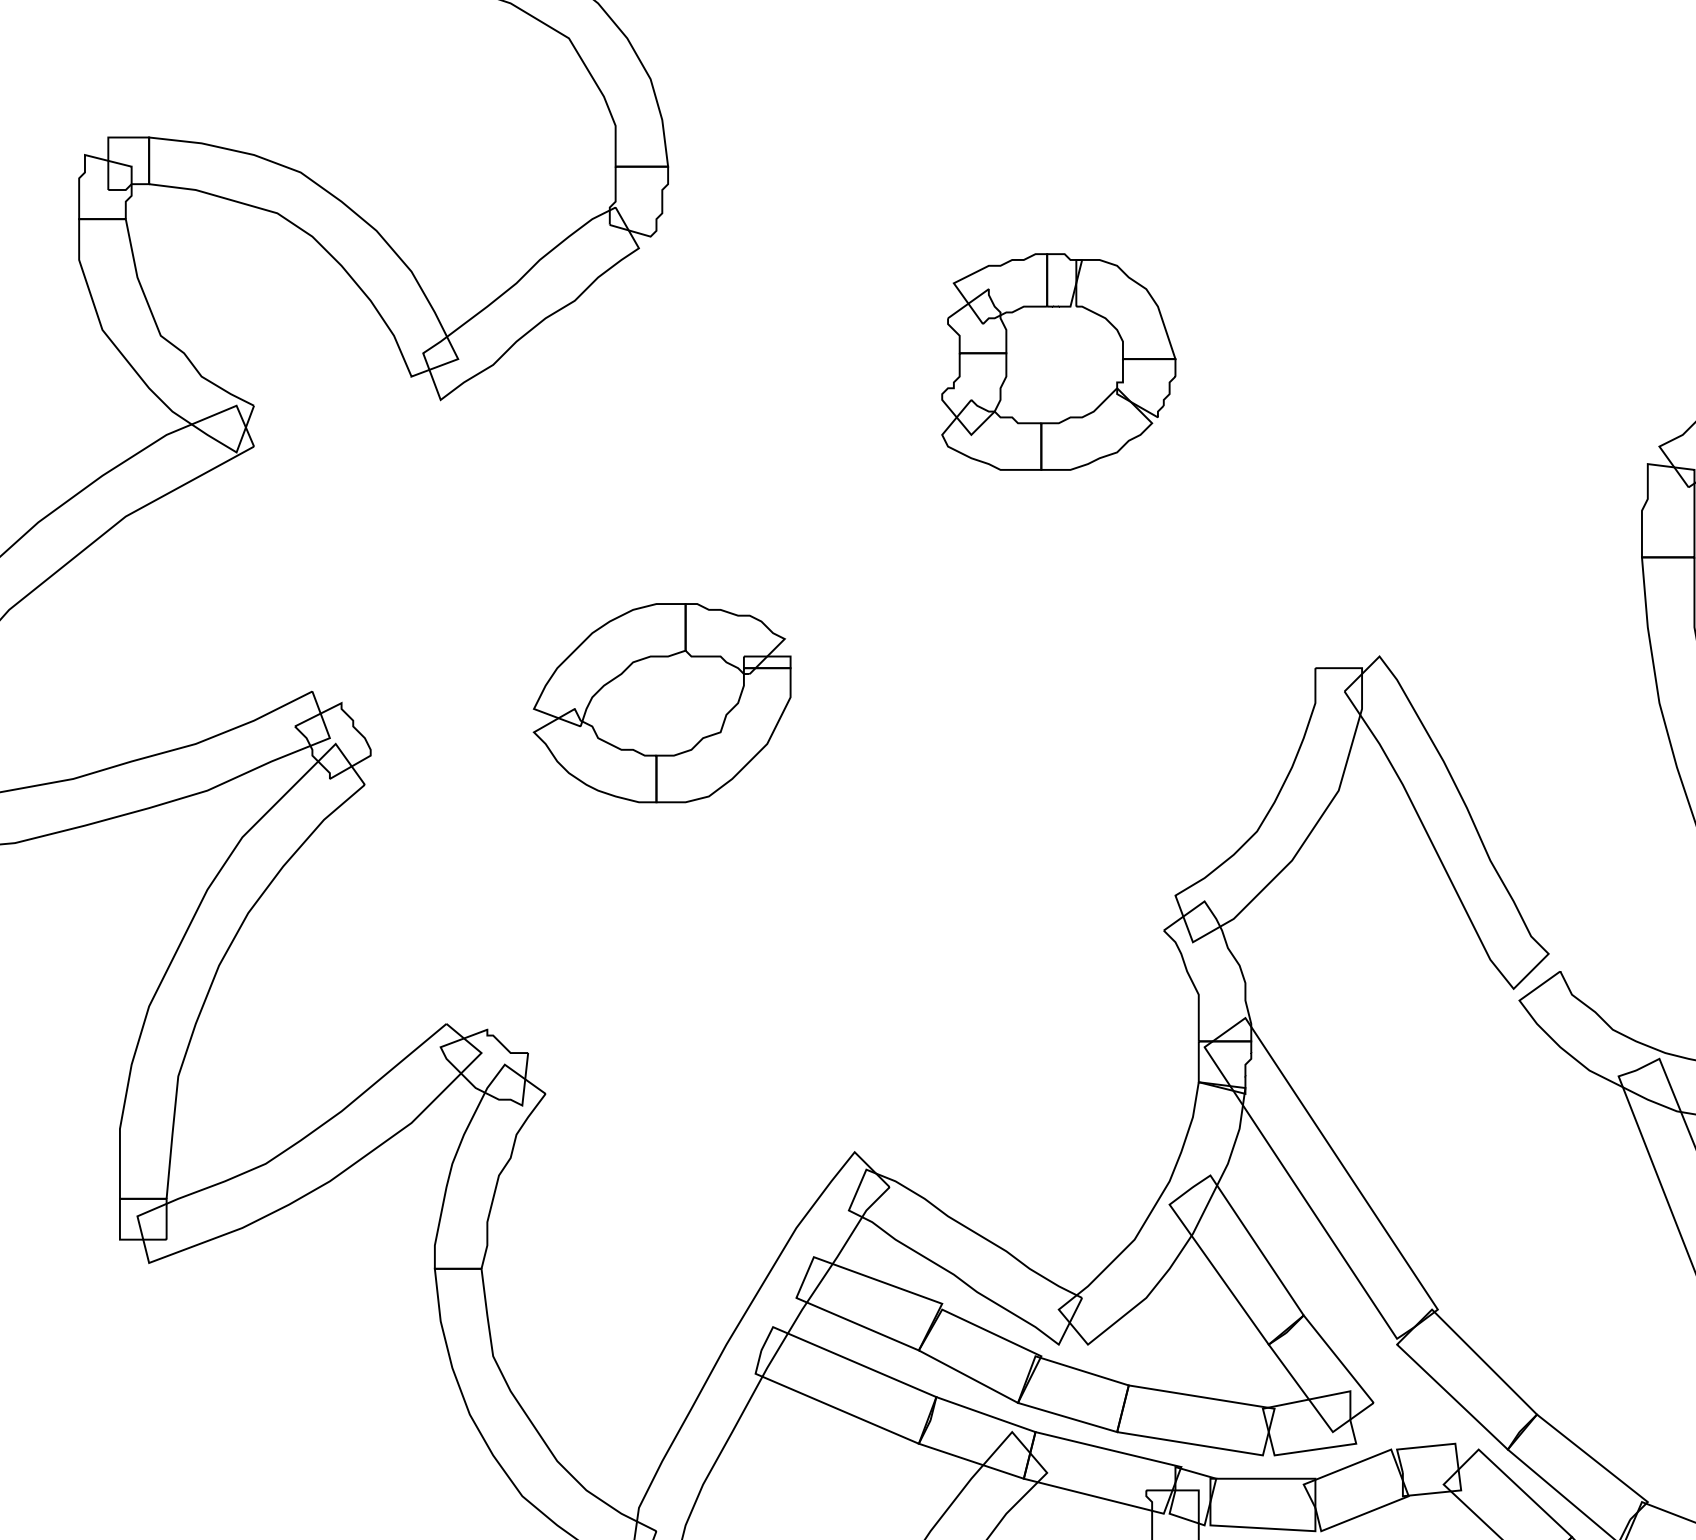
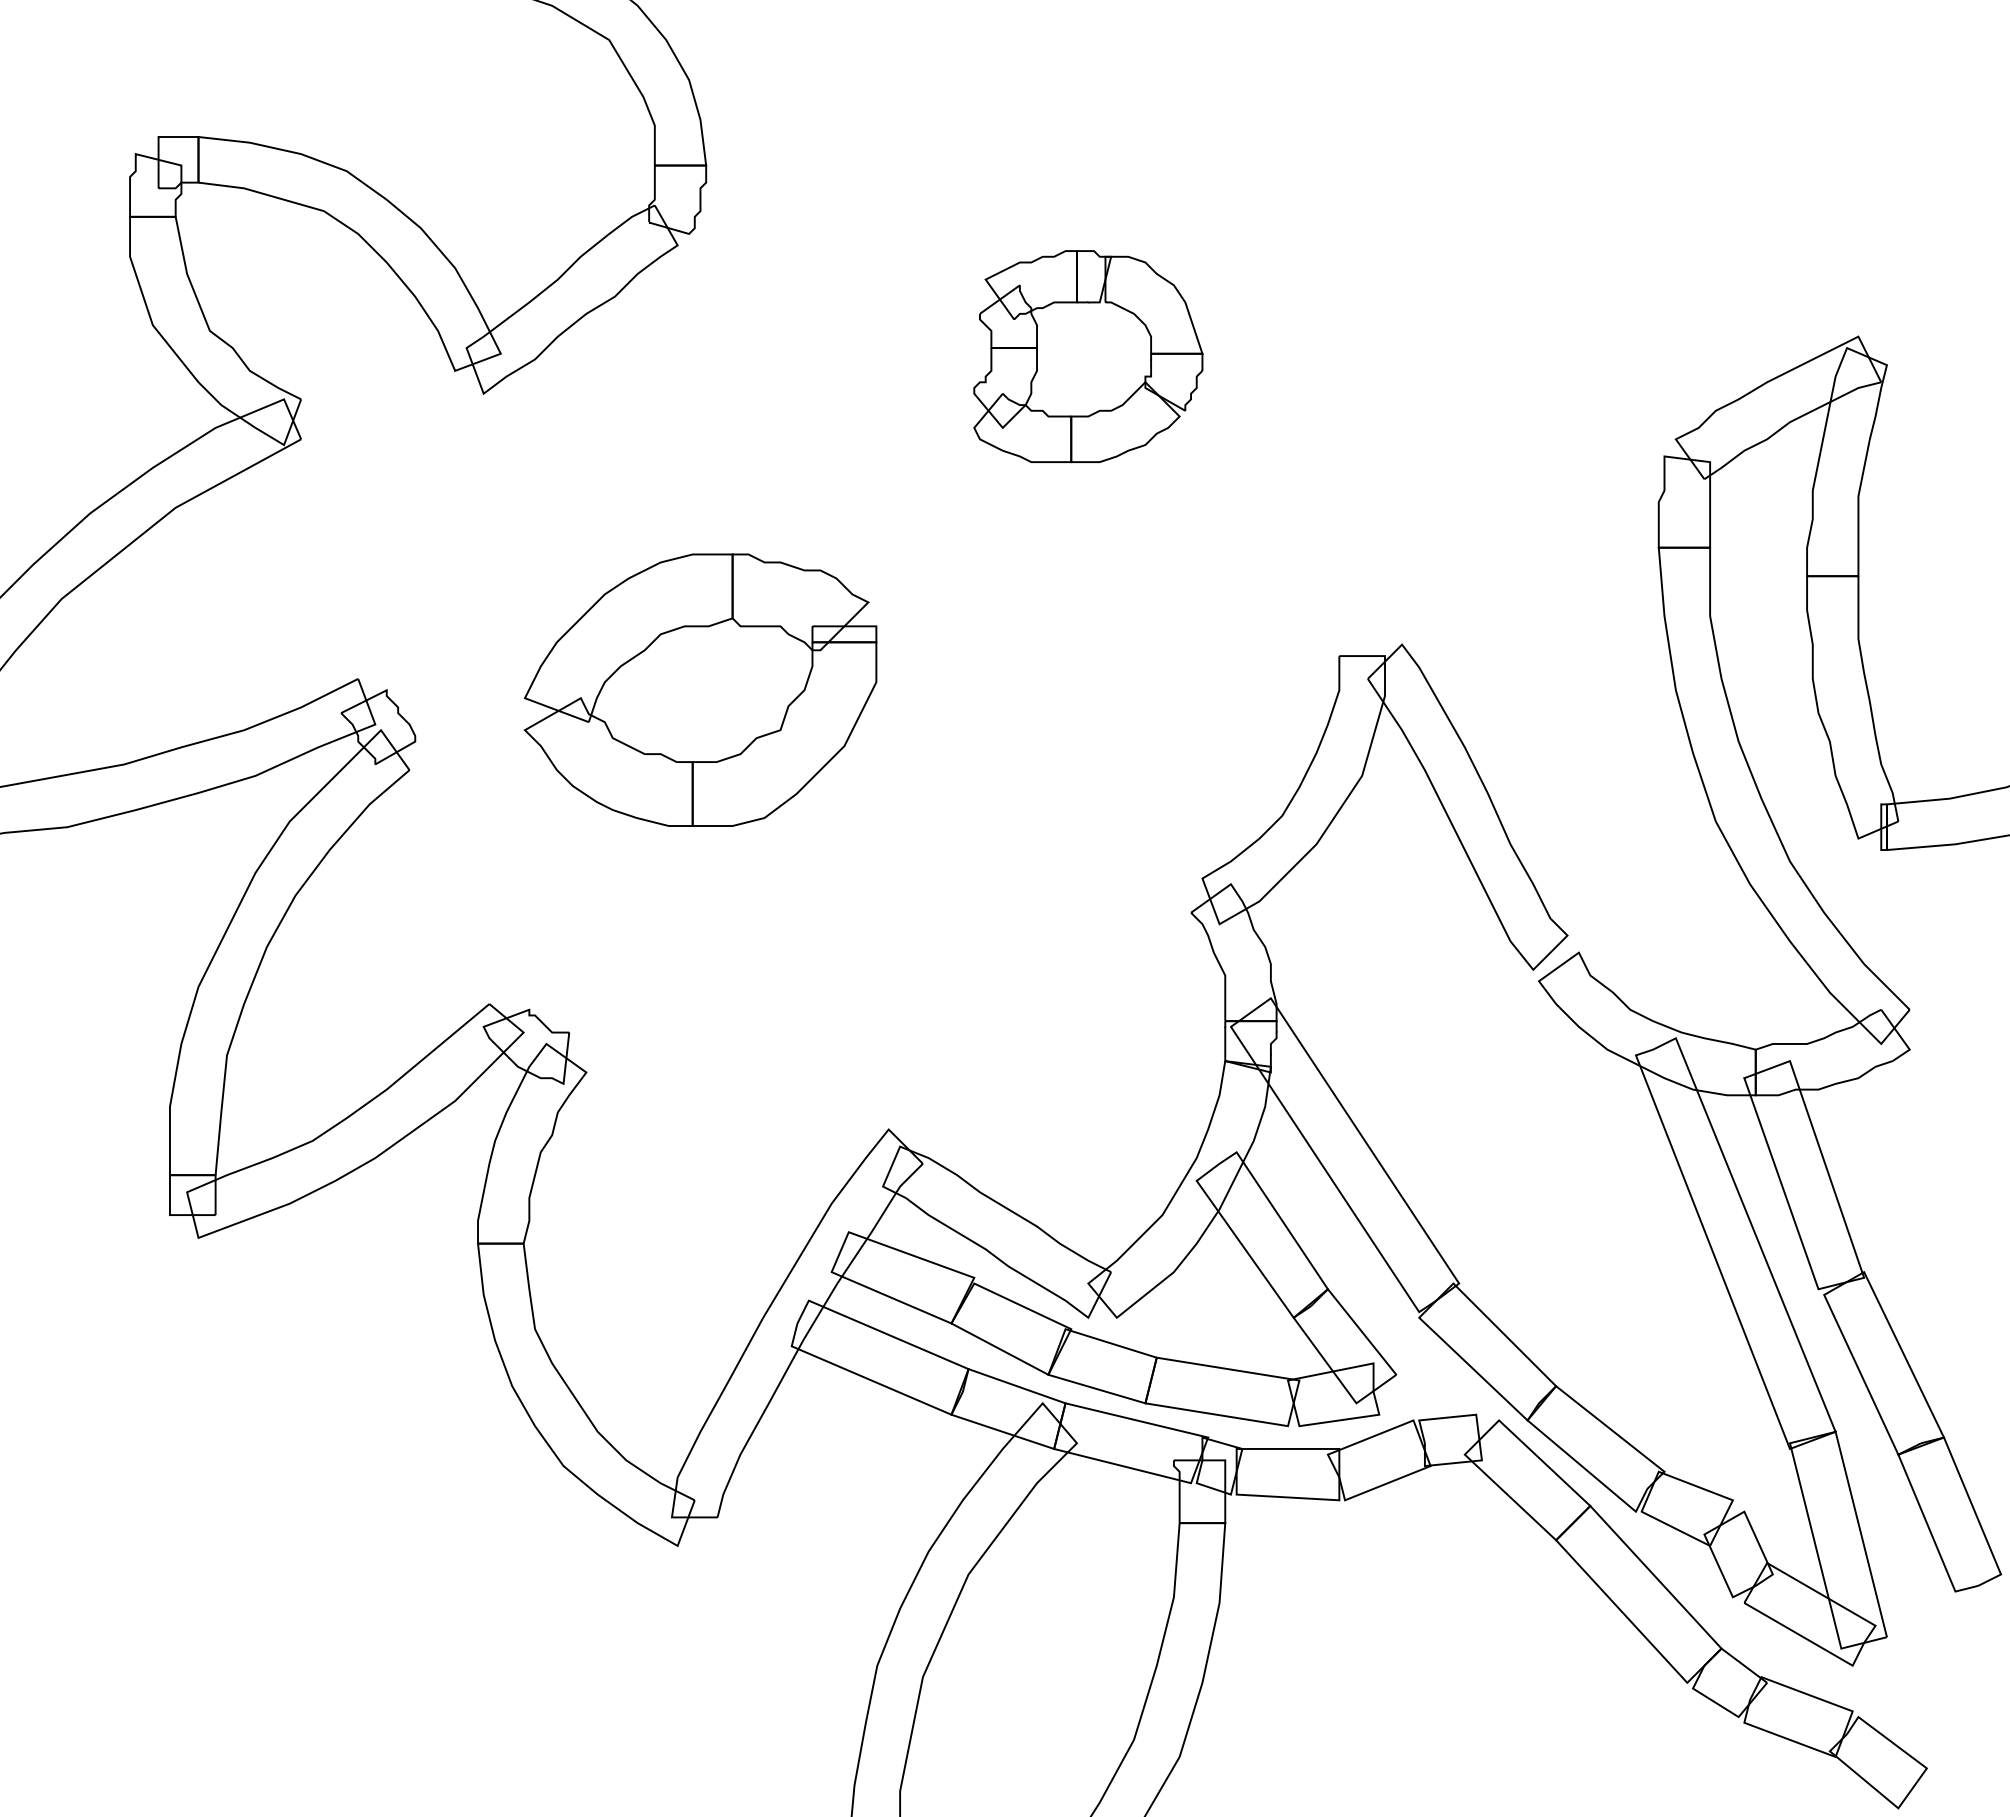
part: (661, 703) -> (699, 690), size x1.4

